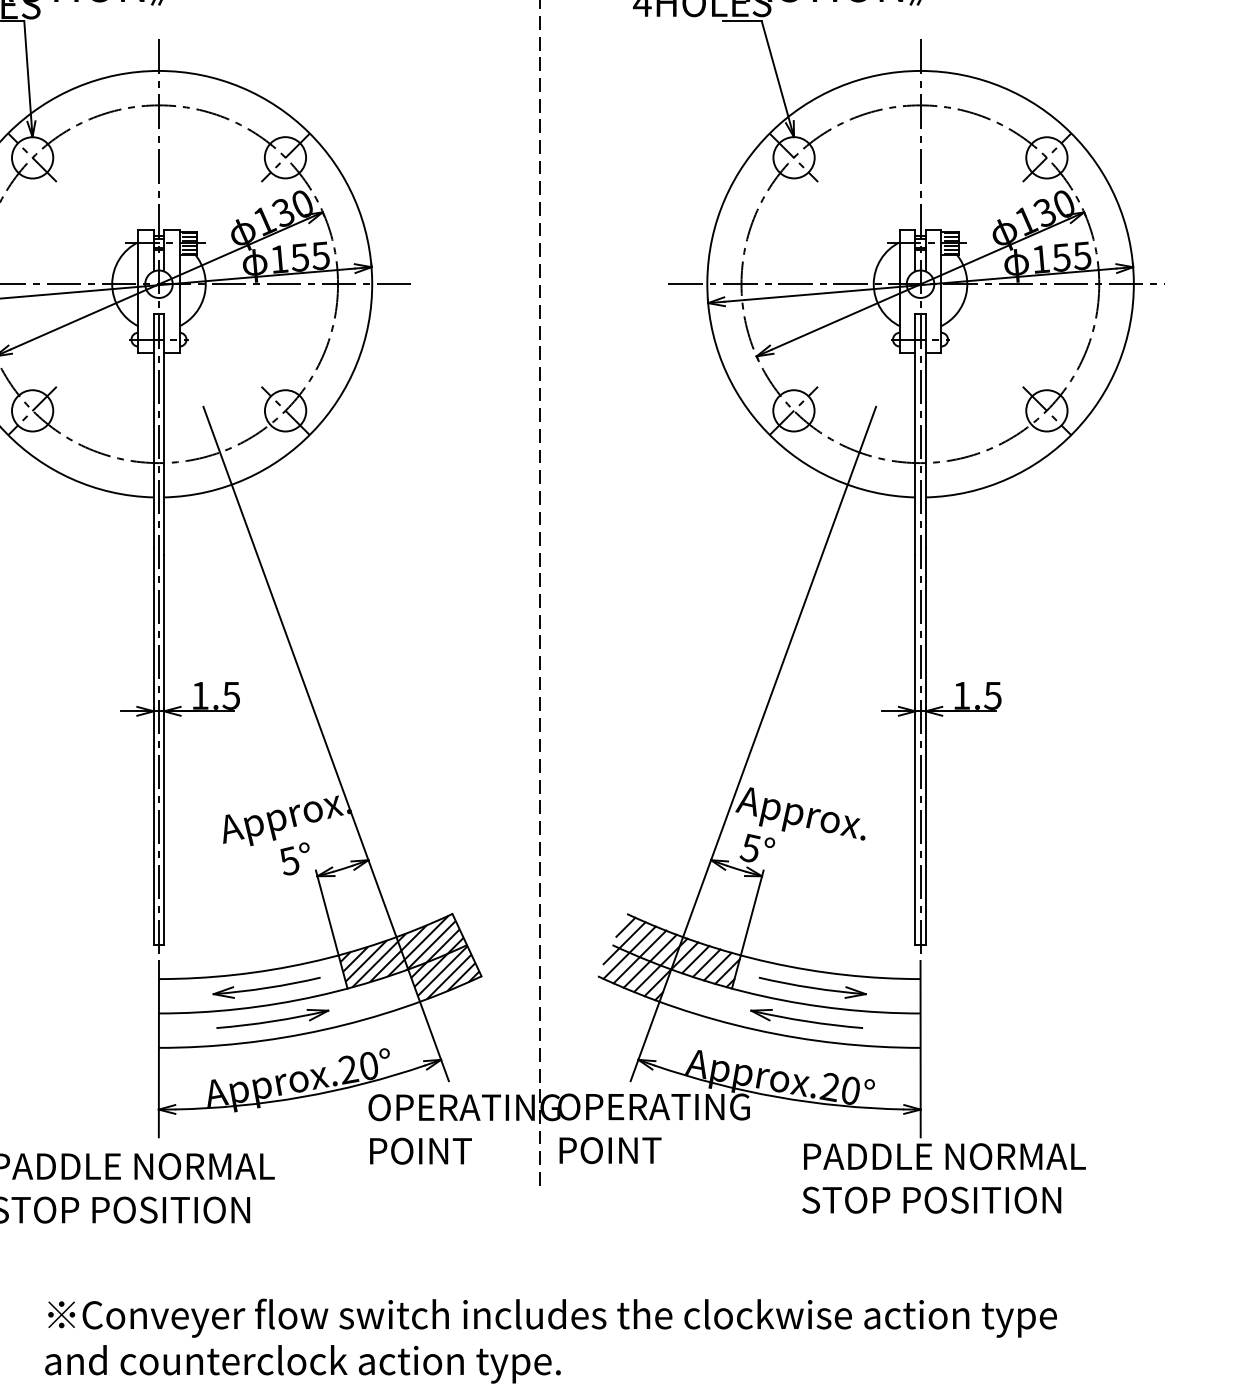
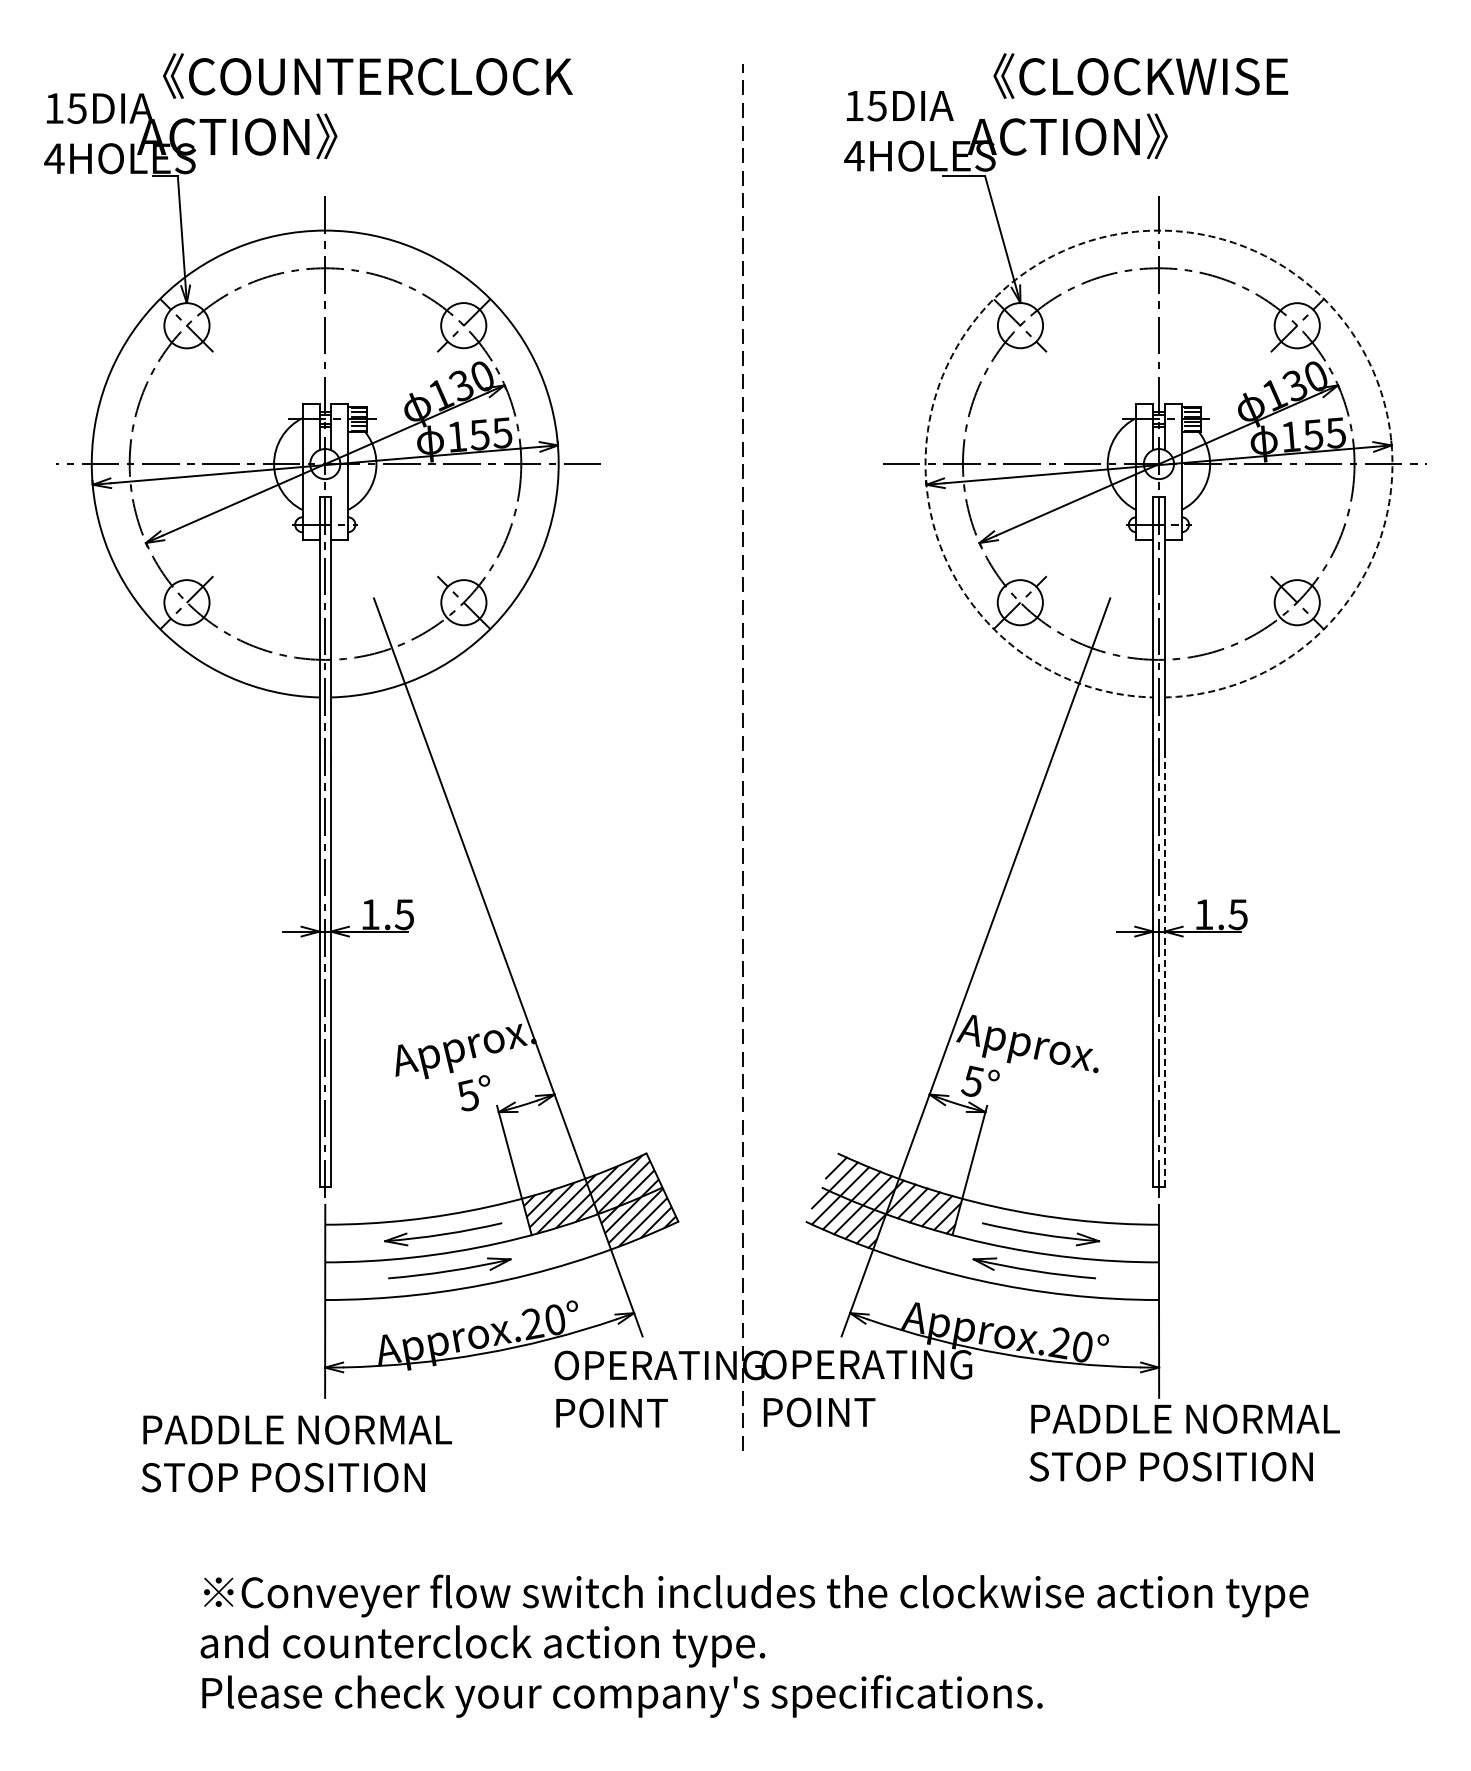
arc: (921, 70) -> (1159, 230), solid -> dashed
line: (925, 746) -> (1164, 970), solid -> dashed

